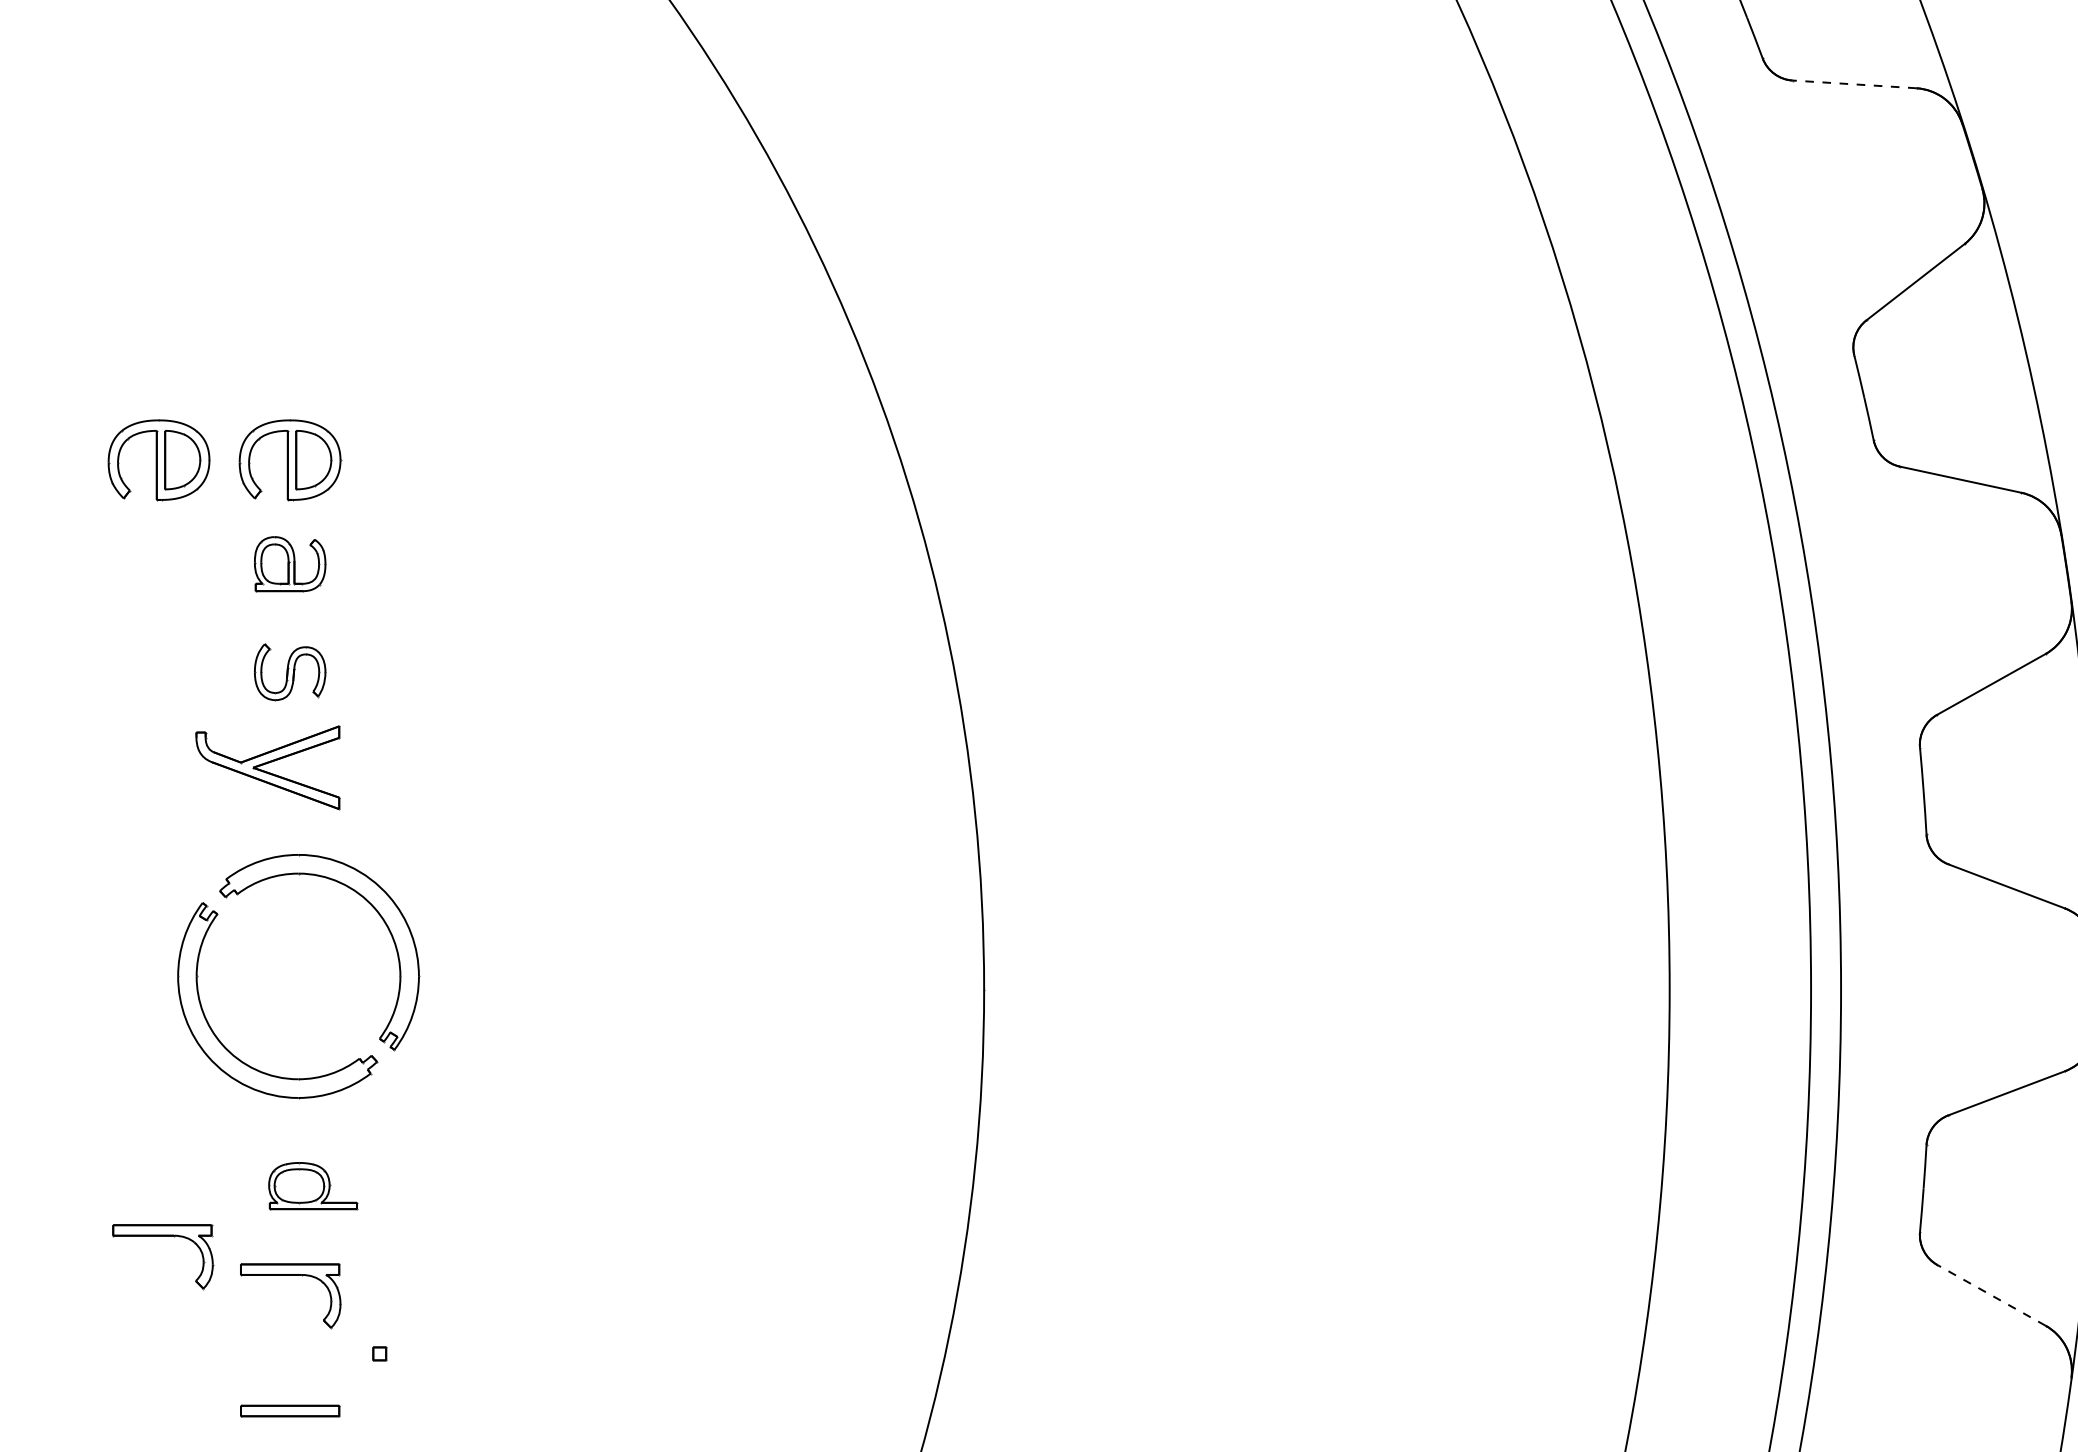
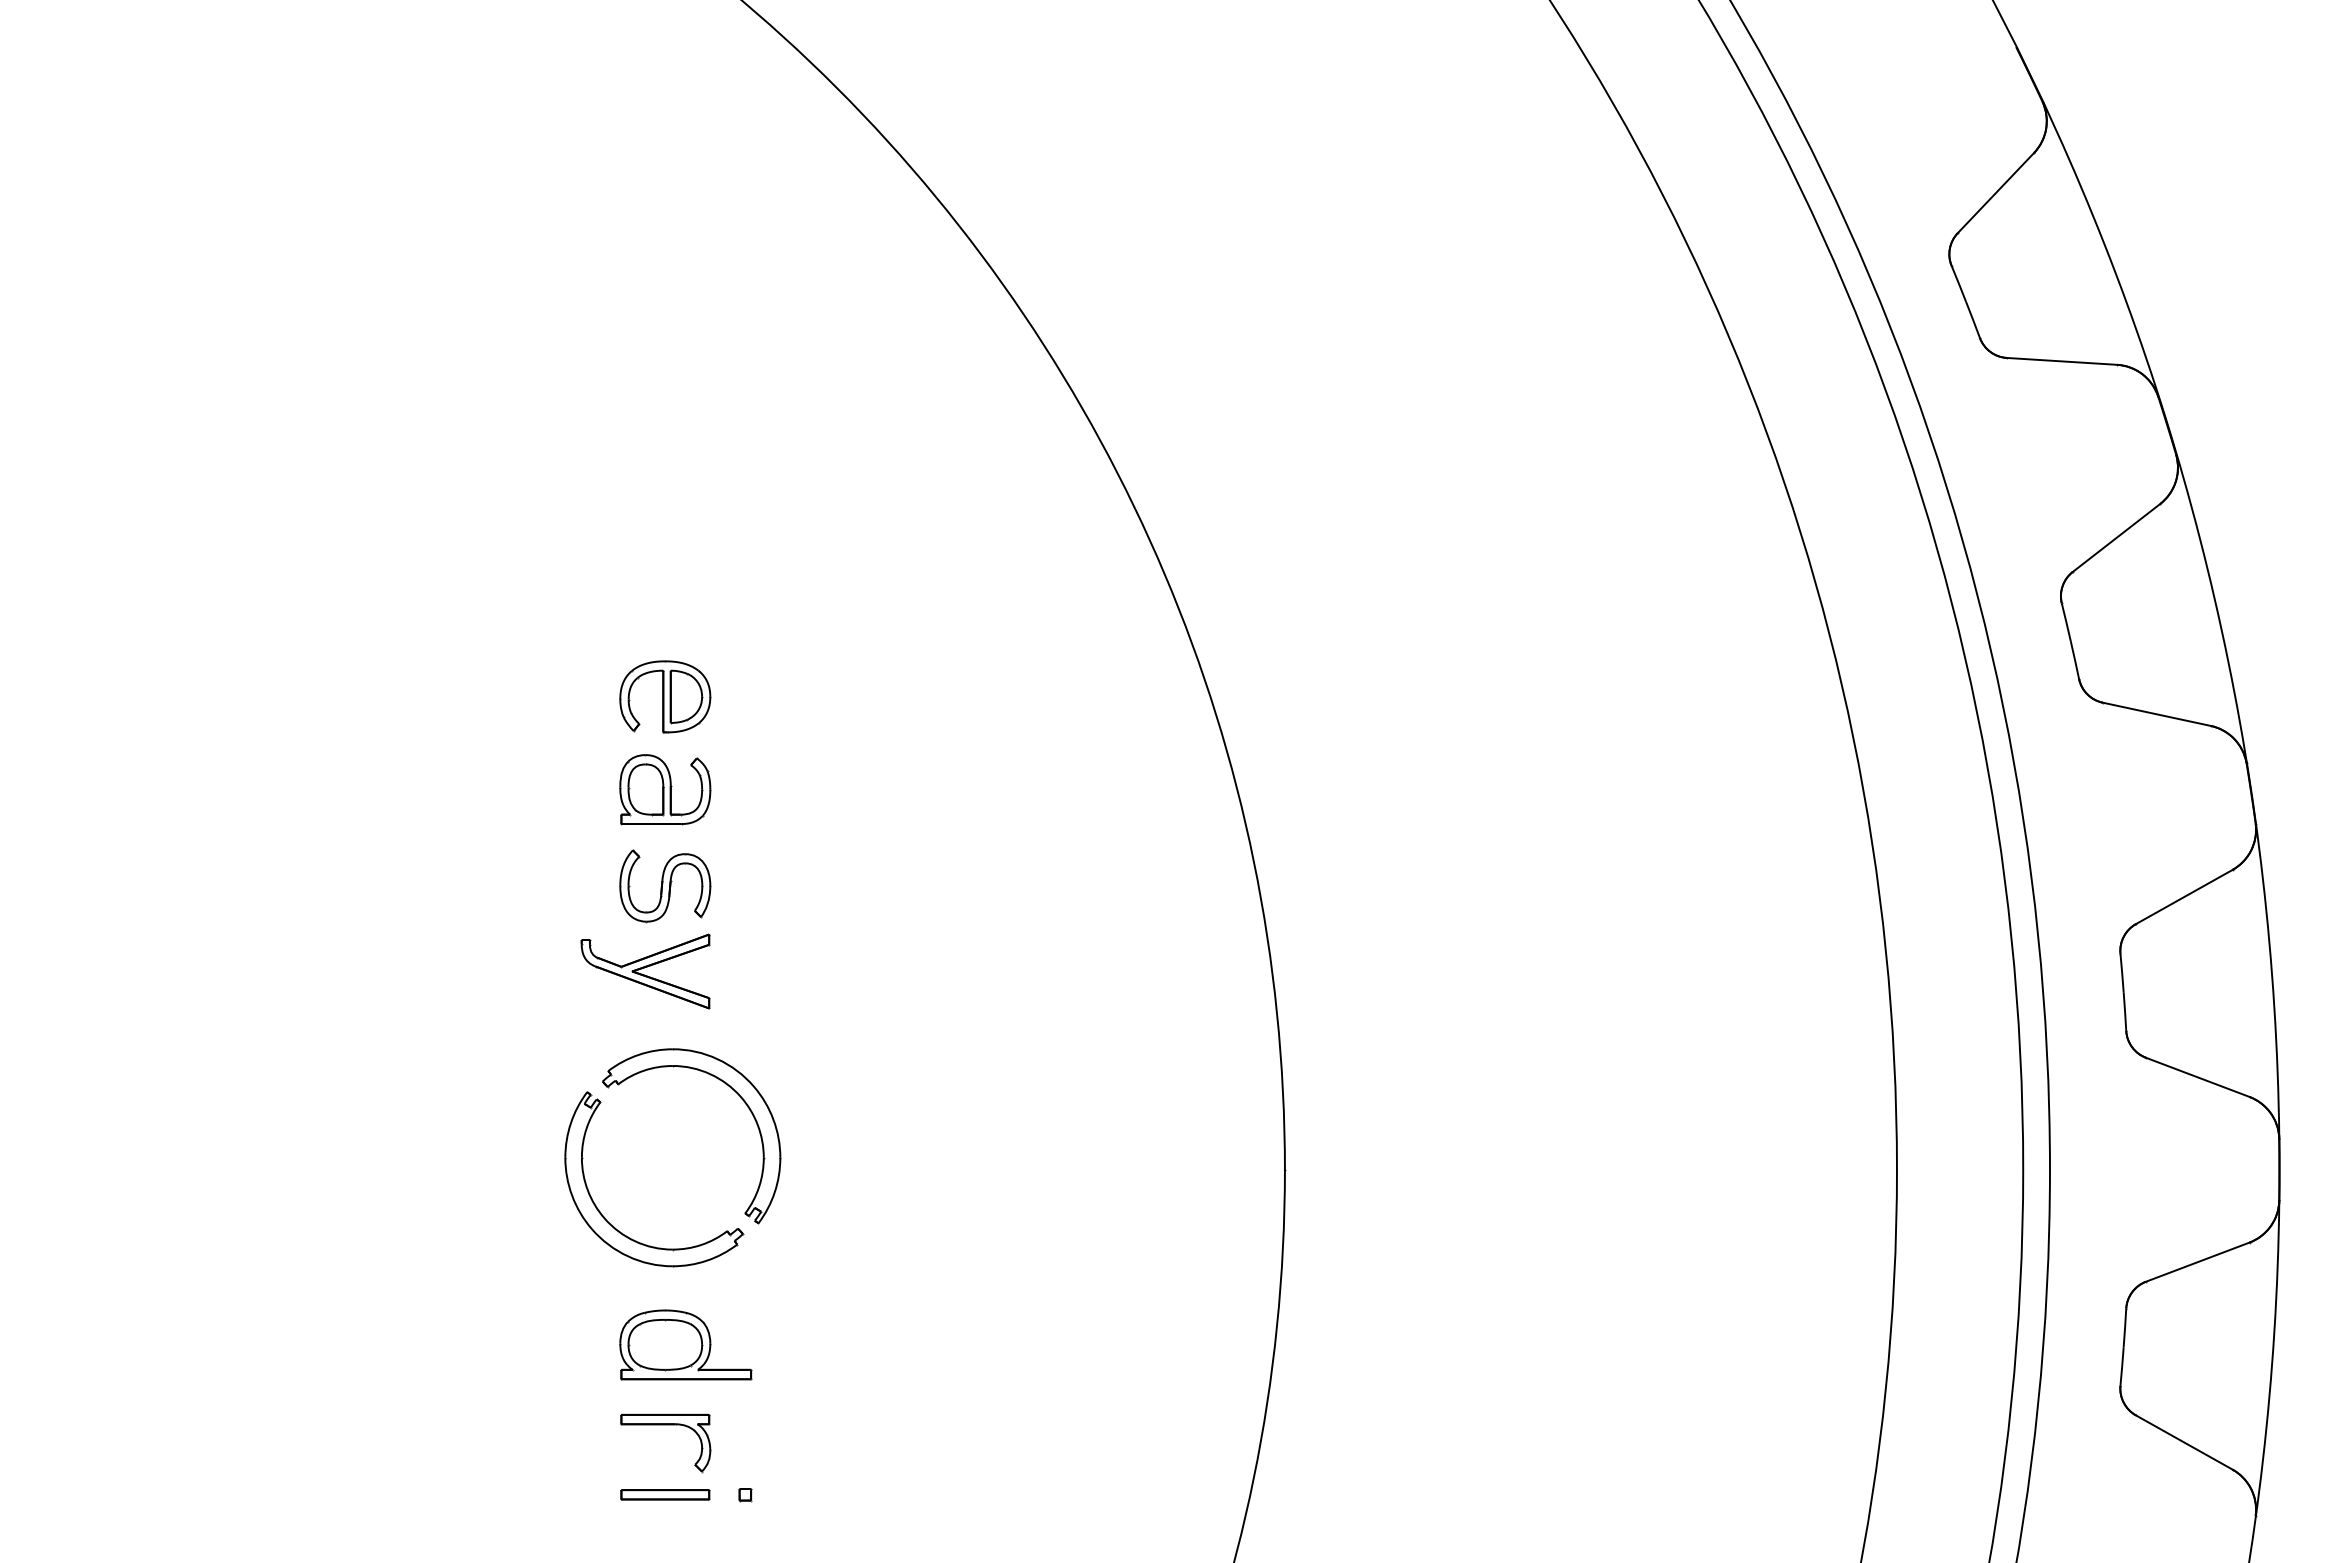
line: (1853, 84) -> (2061, 361), dashed -> solid
part: (159, 459) -> (548, 696), removed
part: (290, 563) -> (665, 789), size x1.43
part: (290, 672) -> (665, 886), size x1.43
part: (312, 1185) -> (685, 1344), size x1.67
part: (162, 1237) -> (551, 1390), removed
line: (1990, 1295) -> (2183, 1442), dashed -> solid
part: (290, 1410) -> (665, 1494), moved

